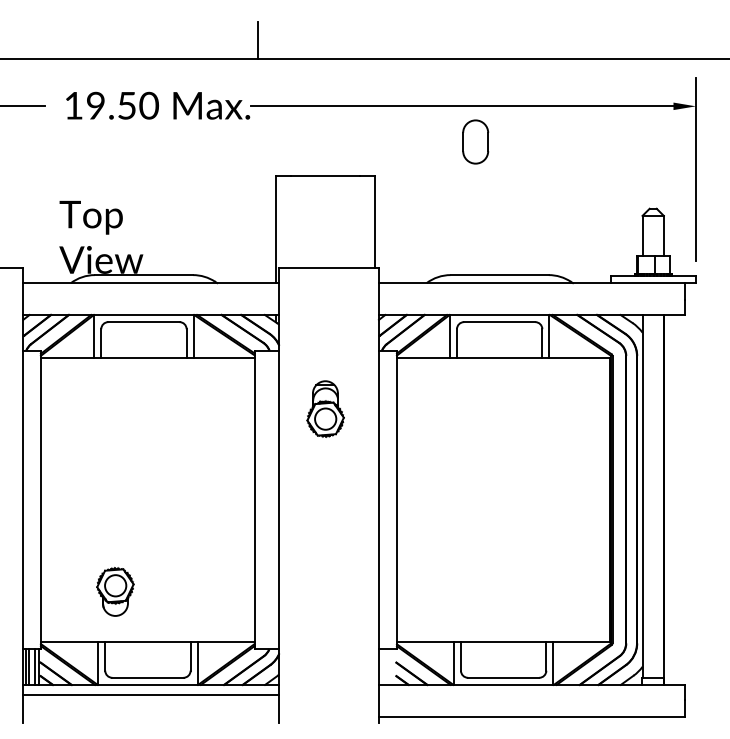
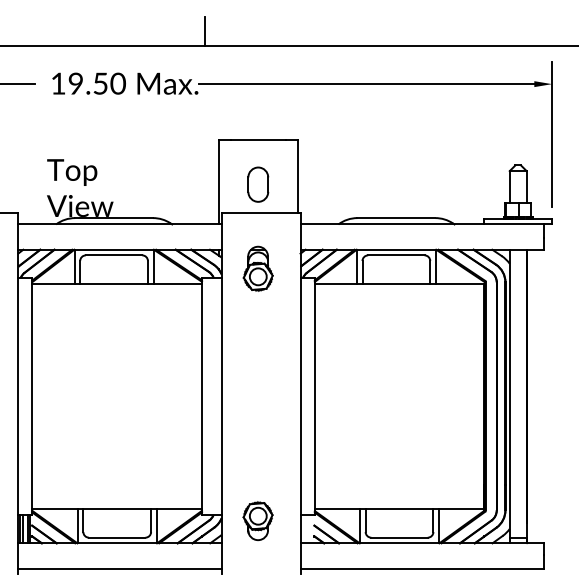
part: (475, 141) -> (258, 184), moved
part: (325, 408) -> (258, 268), moved
part: (115, 591) -> (258, 520), moved
line: (151, 694) -> (120, 568), moved

